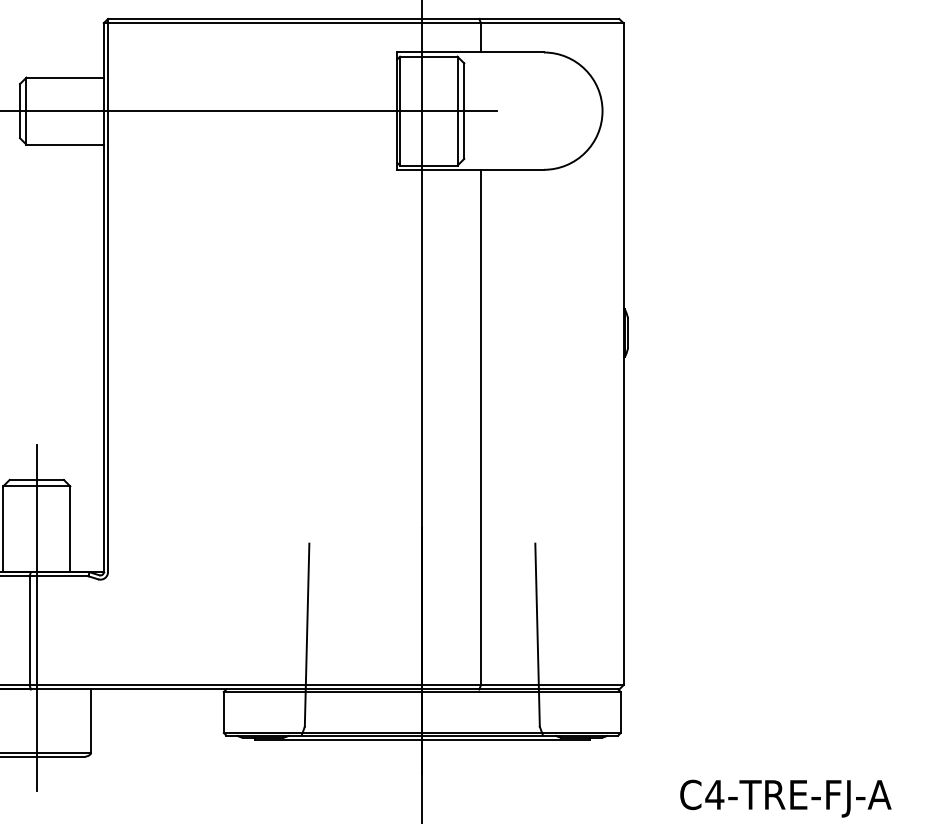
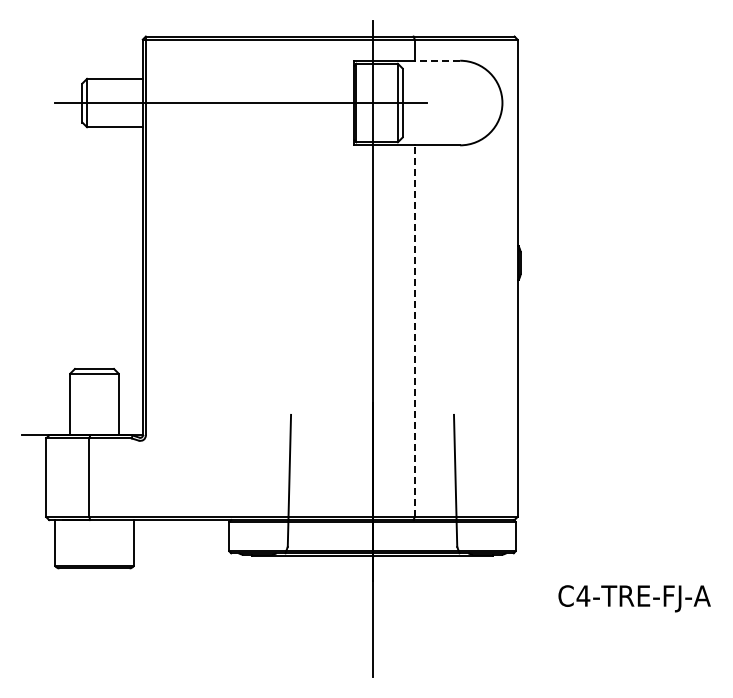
line: (512, 52) -> (437, 60), solid -> dashed
line: (480, 427) -> (414, 331), solid -> dashed
line: (36, 617) -> (94, 468), removed

